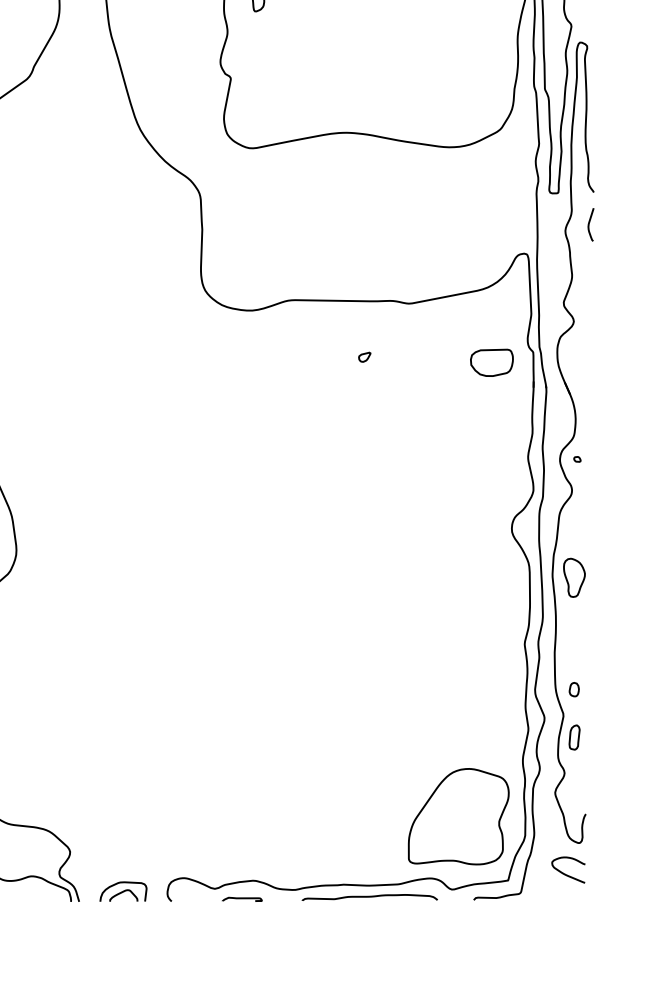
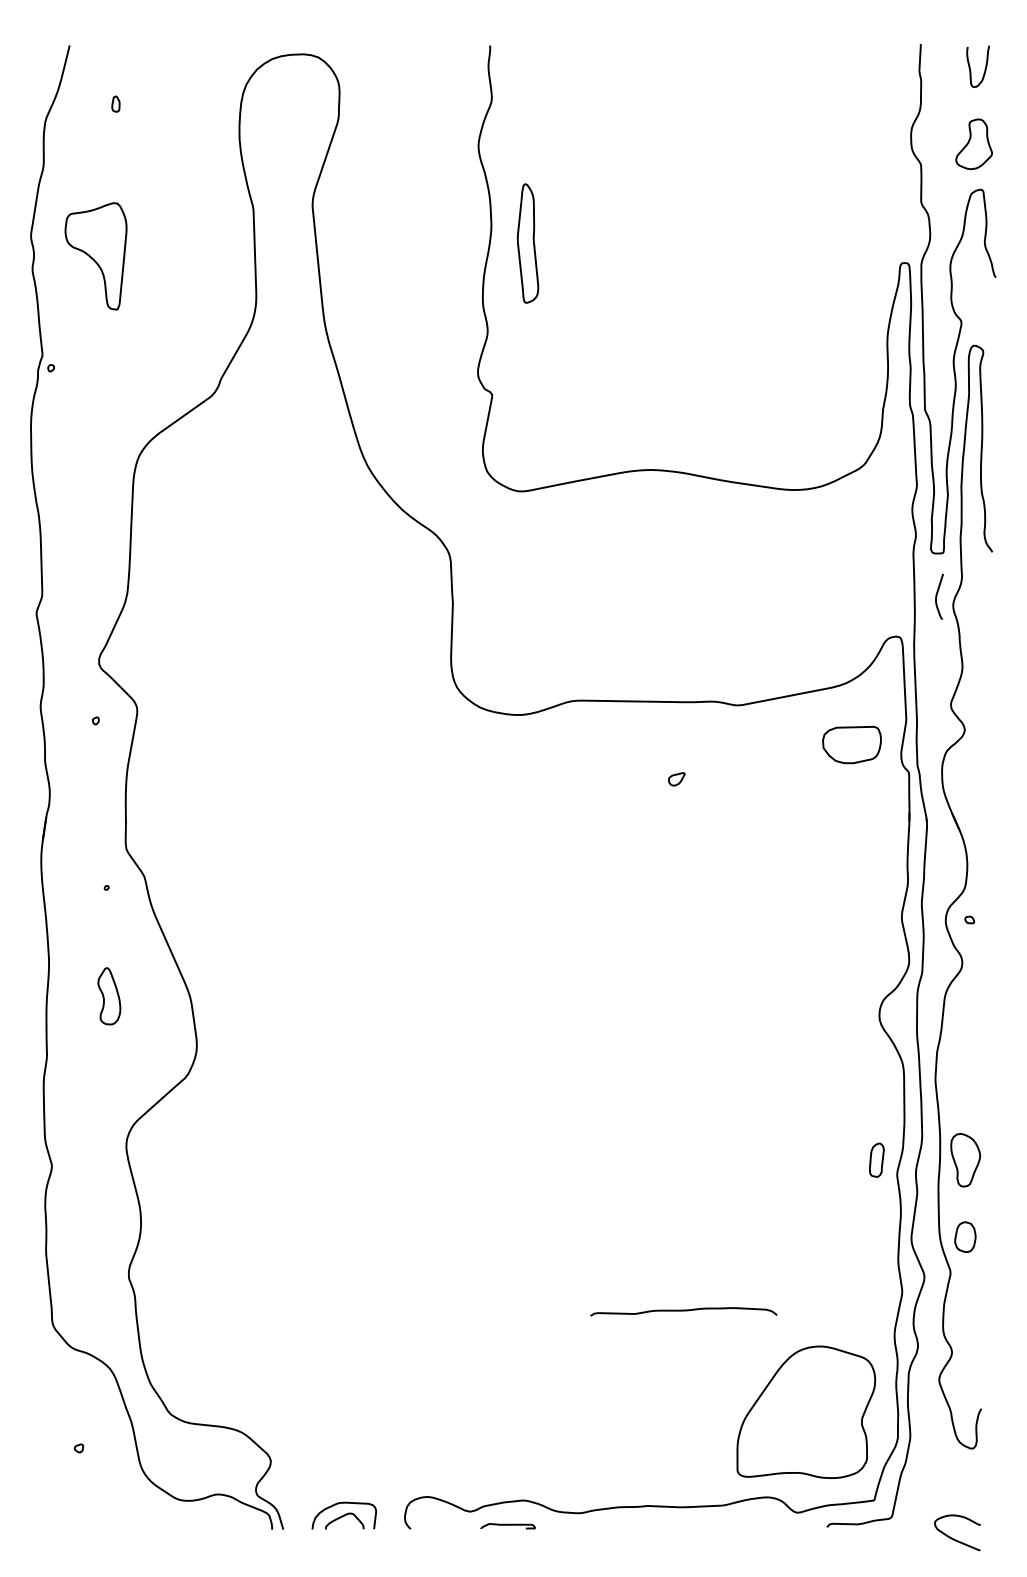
curve: (589, 224) -> (937, 596), moved
part: (491, 363) -> (851, 745), moved
part: (574, 578) -> (965, 1160), moved
part: (574, 689) -> (965, 1237), size x1.6
part: (574, 737) -> (876, 1159), moved
curve: (566, 874) -> (954, 1538), moved
curve: (369, 897) -> (683, 1311), moved

